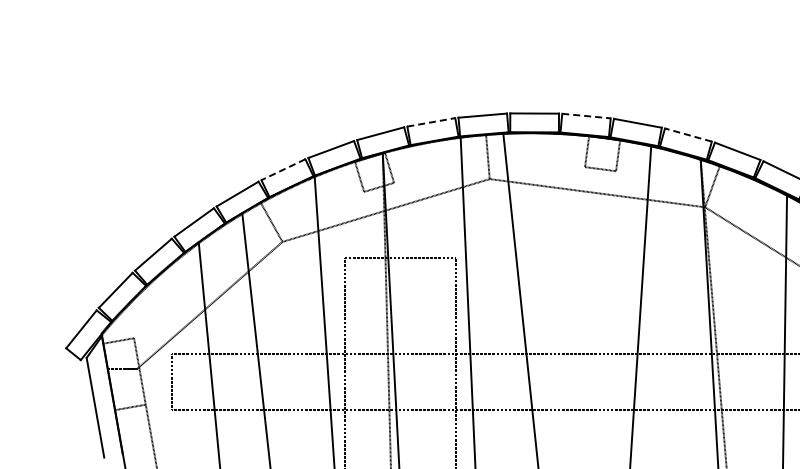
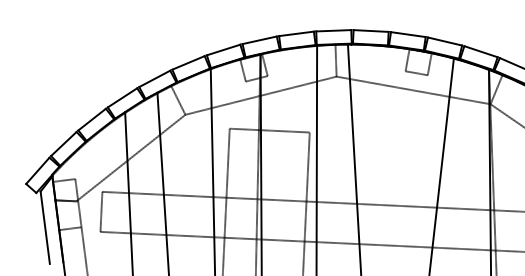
line: (586, 116) -> (408, 34), dashed -> solid
line: (431, 122) -> (296, 33), dashed -> solid
line: (687, 134) -> (480, 51), dashed -> solid
line: (282, 169) -> (187, 62), dashed -> solid

